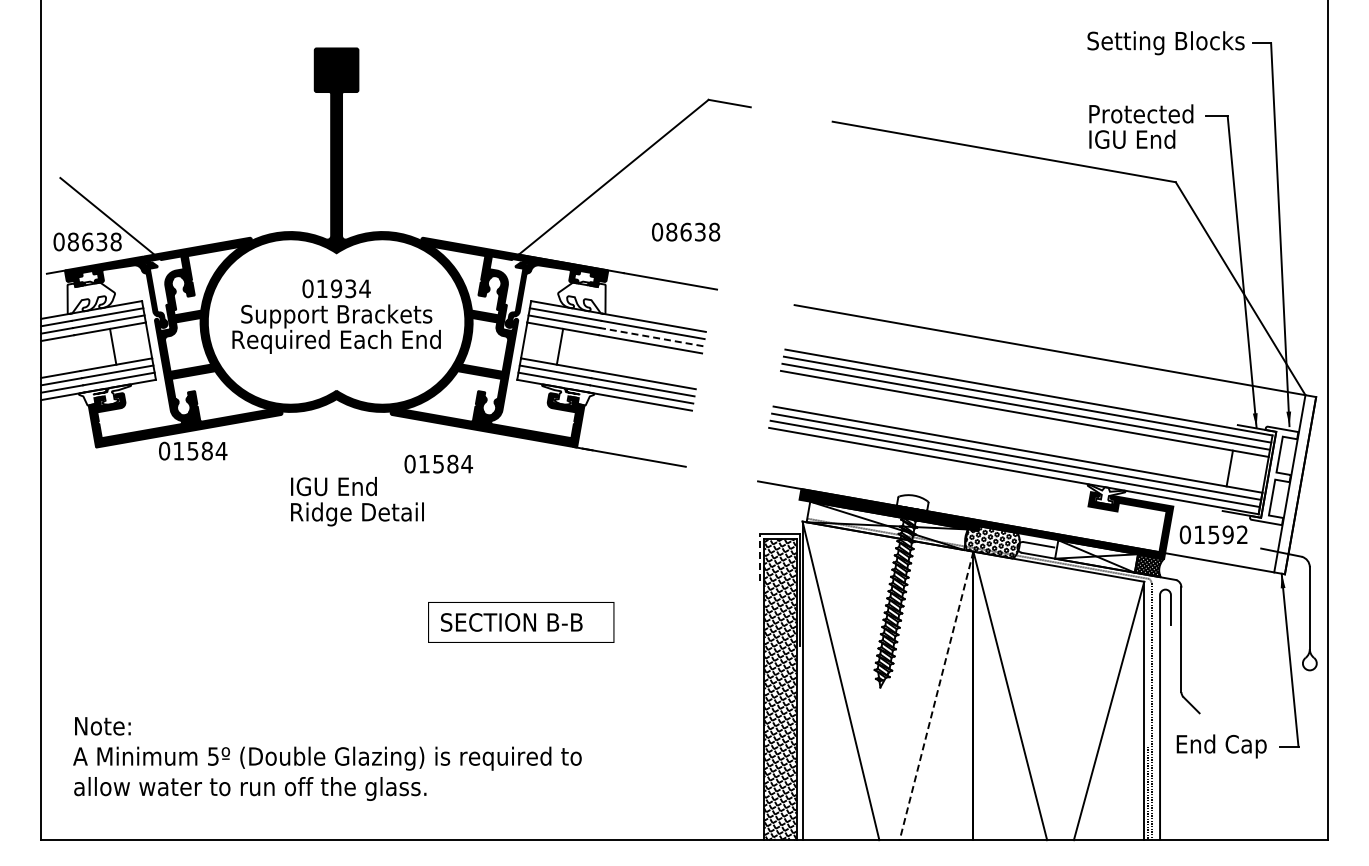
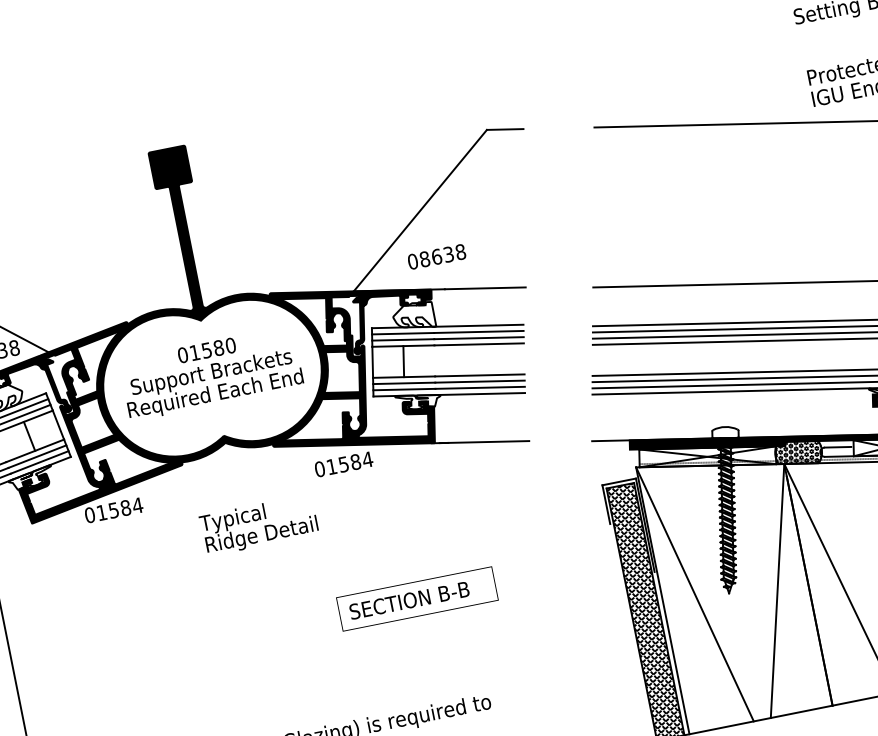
text: (686, 231) -> (437, 256), moved
text: (350, 288) -> (218, 347), 01934 -> 01580
line: (651, 337) -> (478, 338), dashed -> solid
text: (438, 463) -> (343, 463), moved
text: (332, 488) -> (236, 518), IGU End -> Typical
line: (759, 556) -> (605, 503), dashed -> solid
line: (936, 695) -> (777, 590), dashed -> solid

